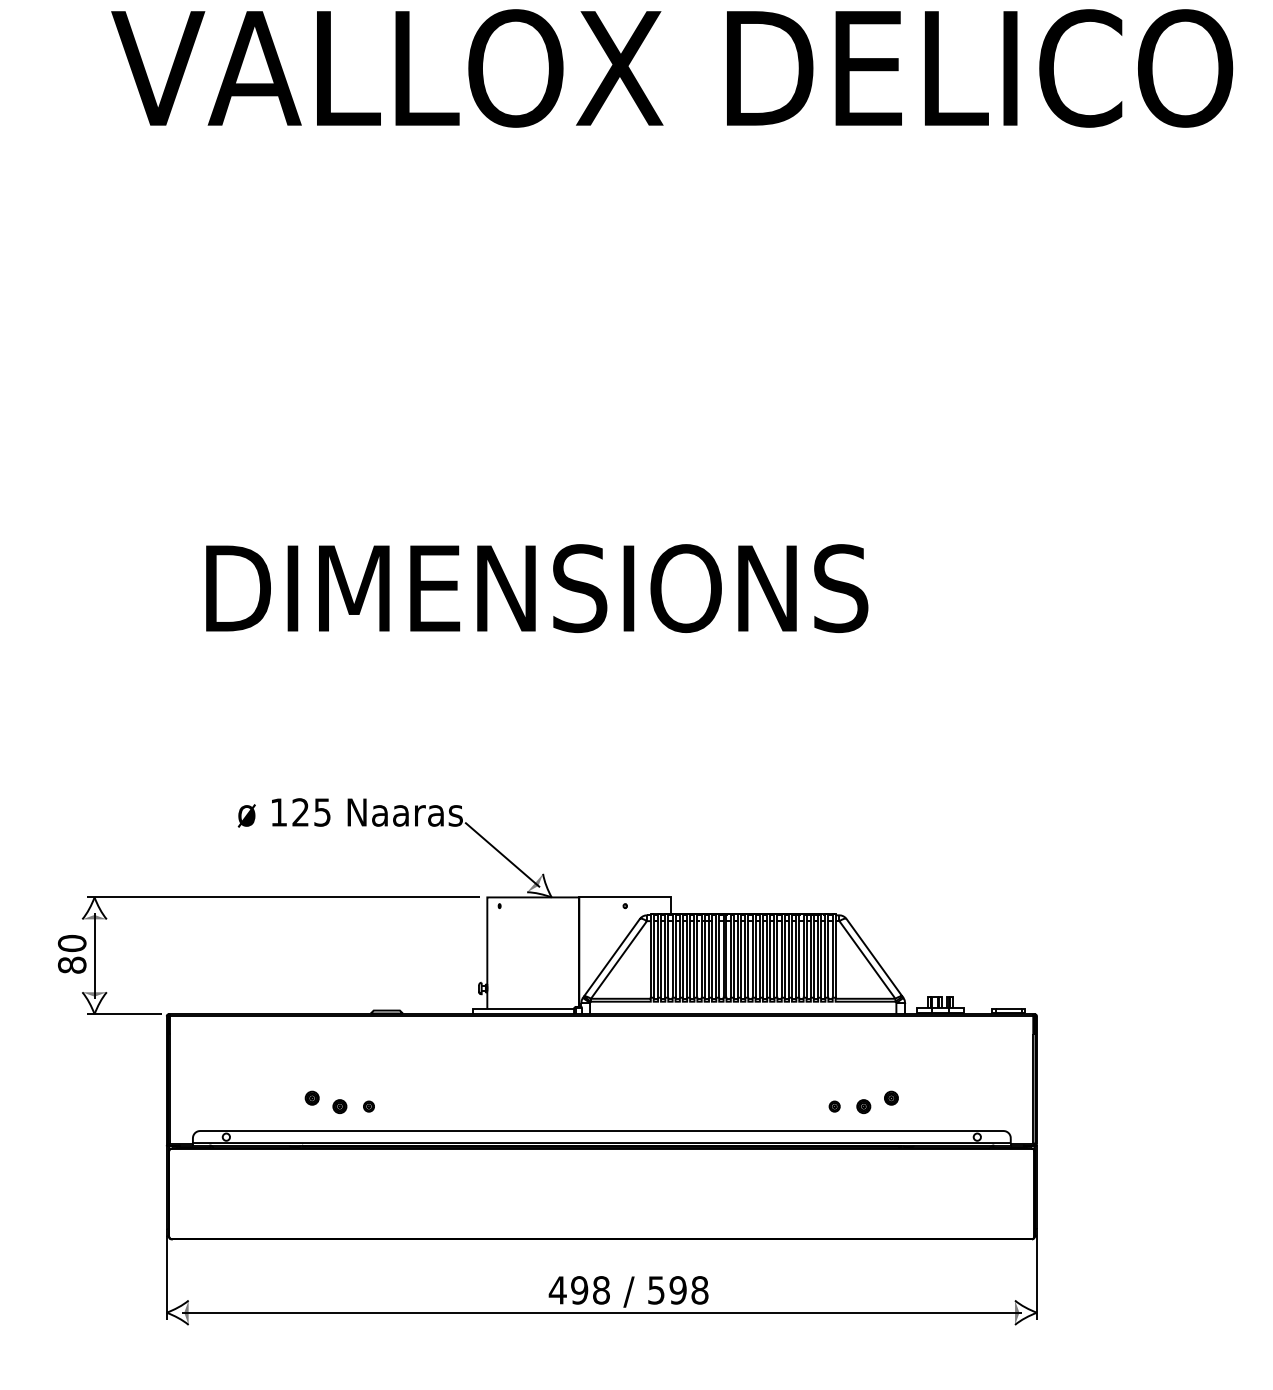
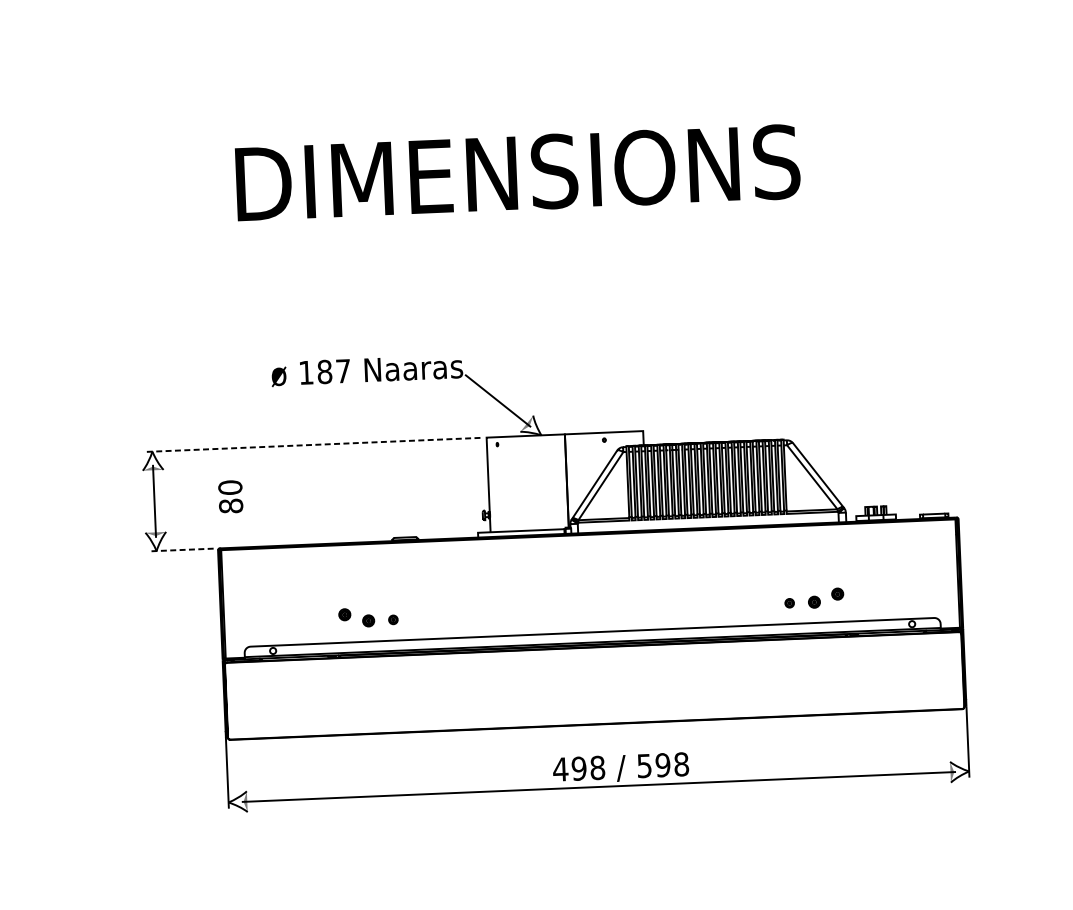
text: (311, 812) -> (333, 371), 125 -> 187
line: (283, 897) -> (313, 444), solid -> dashed
text: (72, 954) -> (230, 497), moved
line: (123, 1014) -> (181, 550), solid -> dashed

